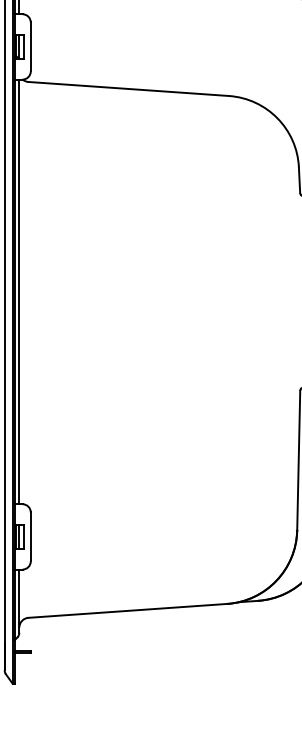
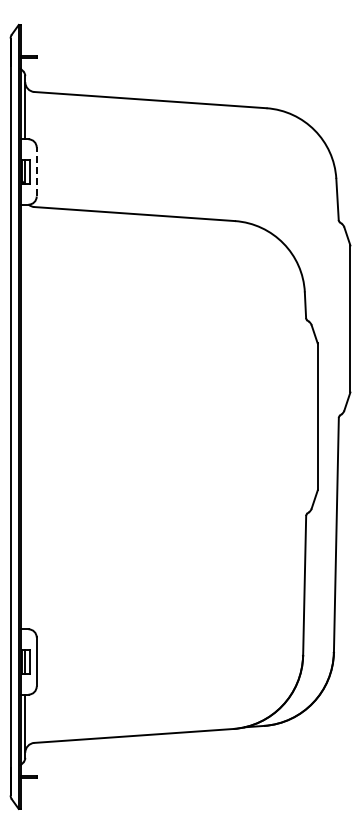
line: (30, 46) -> (36, 171), solid -> dashed
line: (19, 291) -> (25, 416), removed

